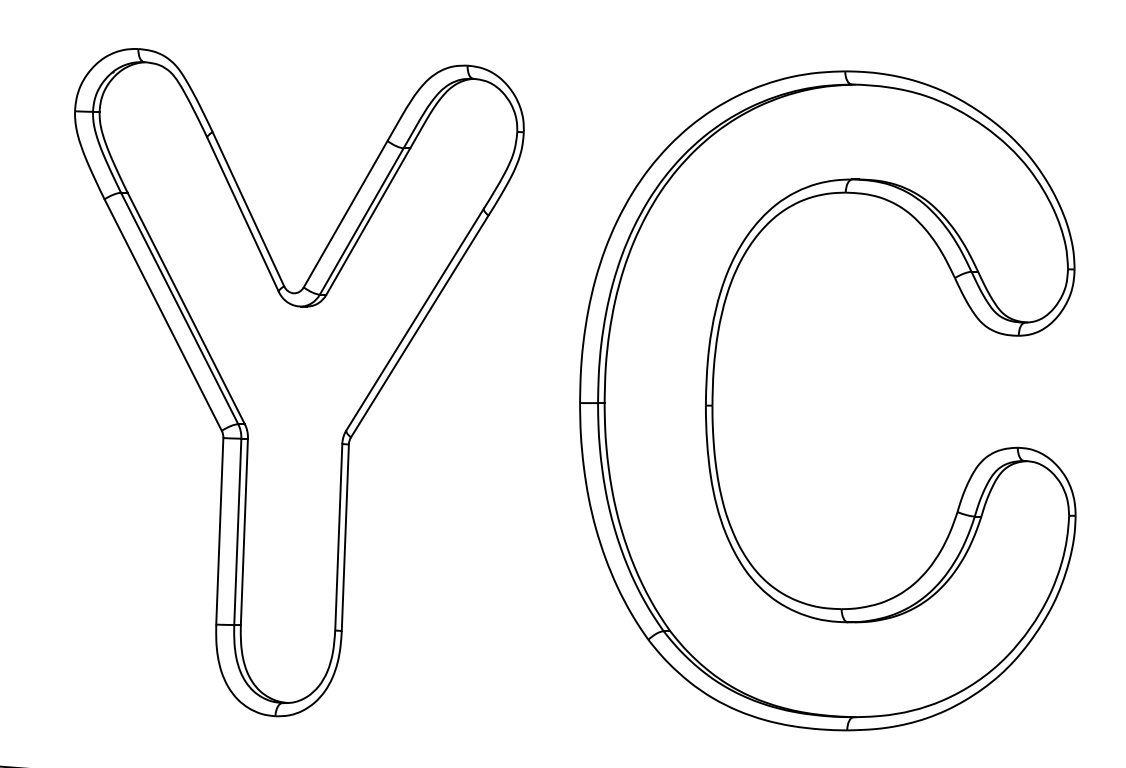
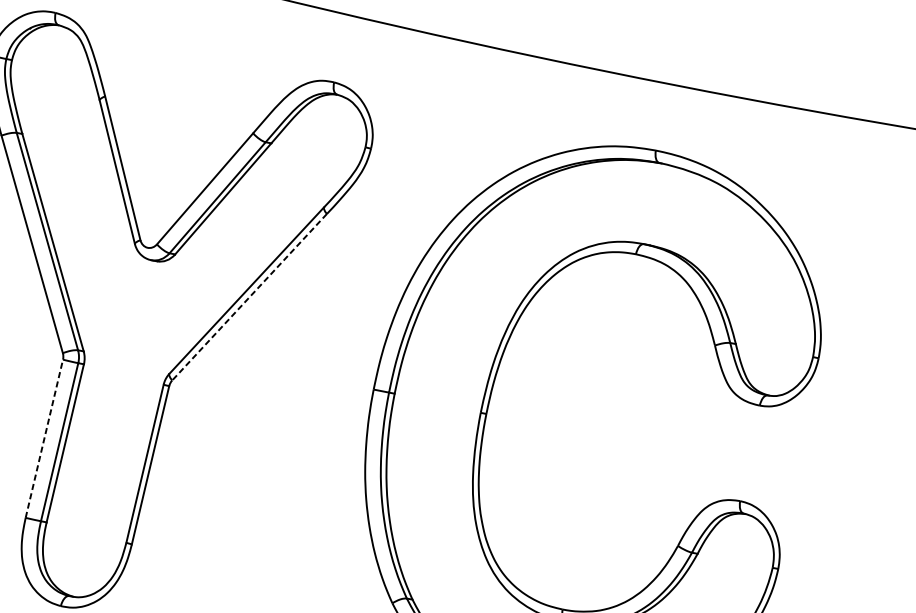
line: (419, 326) -> (249, 297), solid -> dashed
line: (219, 530) -> (44, 437), solid -> dashed

